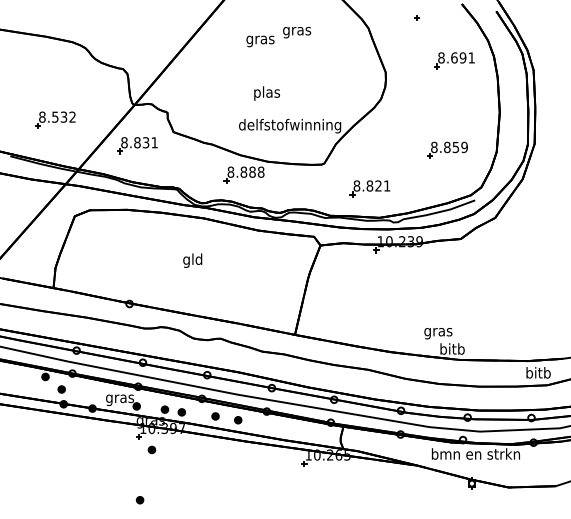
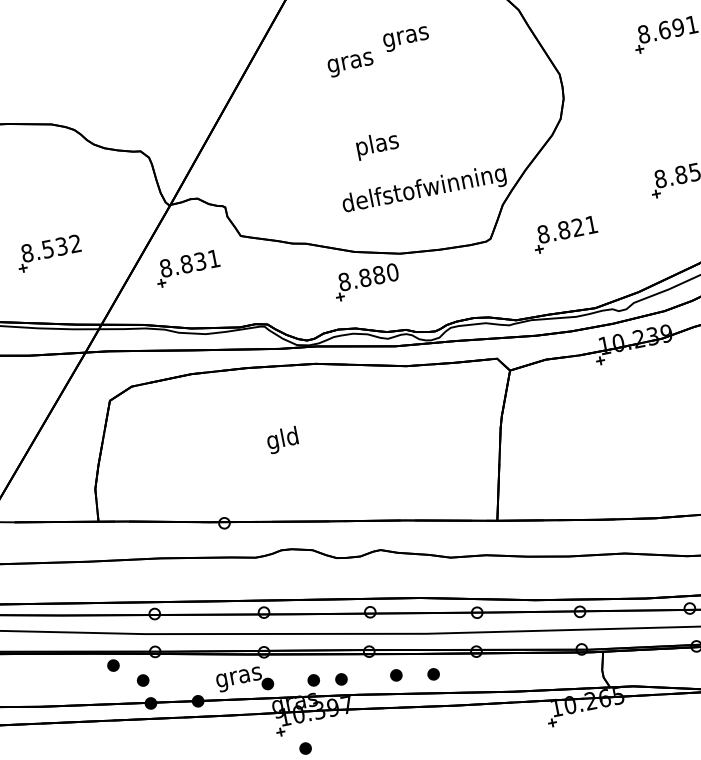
text: (260, 171) -> (391, 271), 8.888 -> 8.880
part: (369, 188) -> (564, 234), moved
text: (192, 260) -> (282, 440), moved

